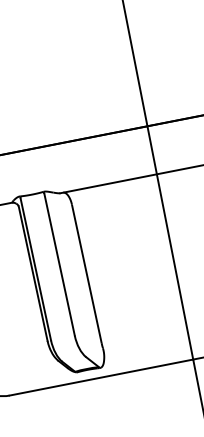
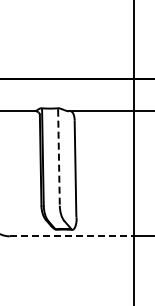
line: (59, 266) -> (58, 158), solid -> dashed
line: (101, 377) -> (71, 236), solid -> dashed

